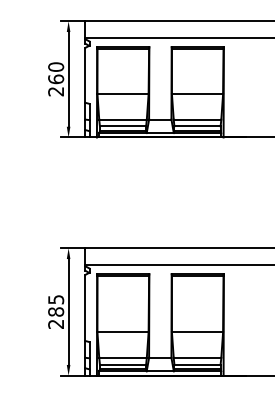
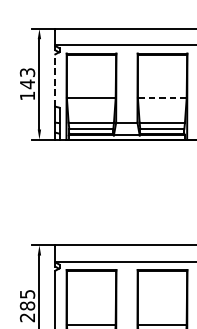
line: (85, 74) -> (55, 79), solid -> dashed
text: (56, 79) -> (27, 84), 260 -> 143
line: (197, 93) -> (162, 97), solid -> dashed

